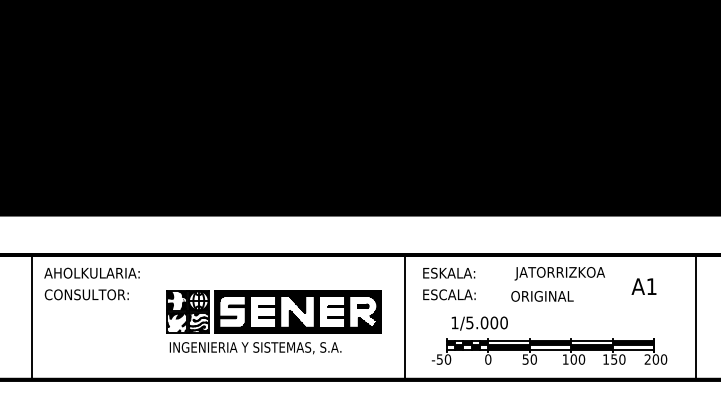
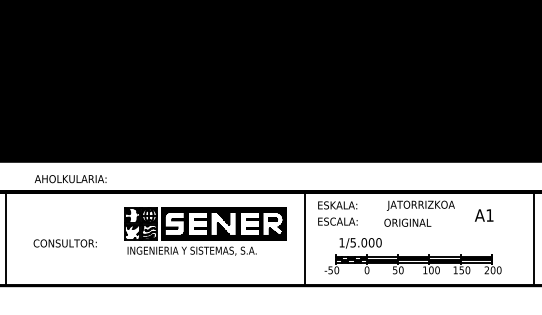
text: (91, 272) -> (70, 178), moved
text: (86, 294) -> (64, 243), moved
line: (32, 317) -> (6, 238), moved
line: (695, 317) -> (534, 238), moved
part: (273, 322) -> (205, 231), moved

